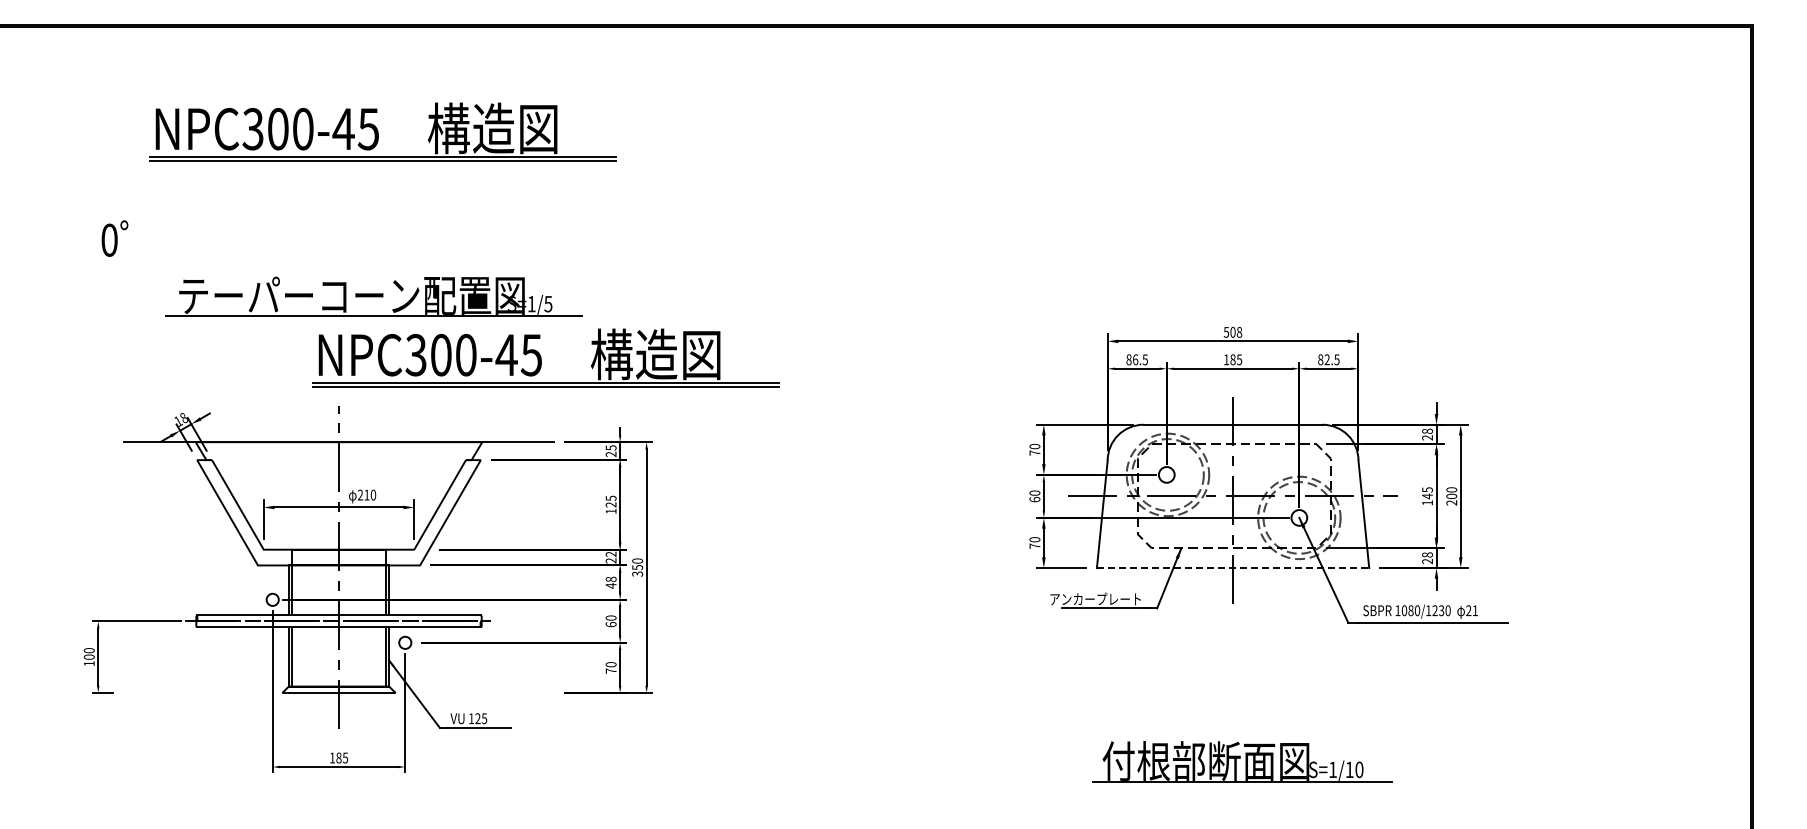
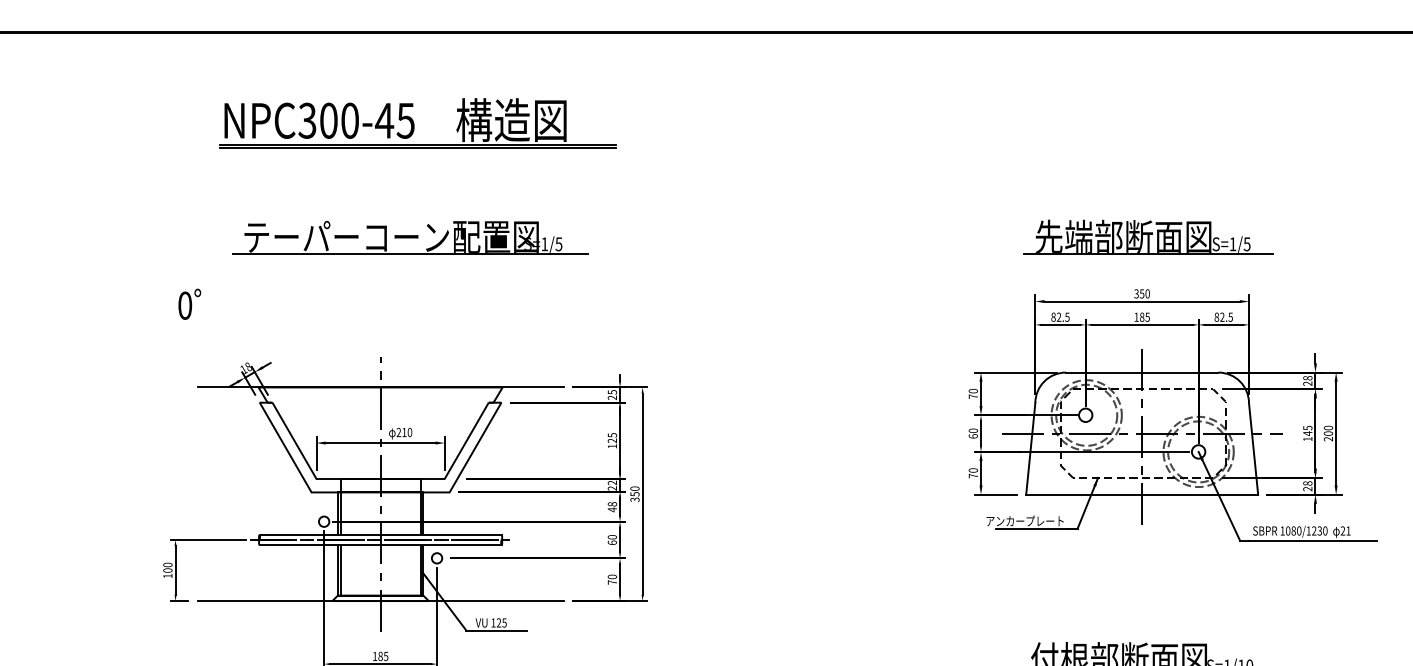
text: (114, 238) -> (189, 304), moved
part: (1240, 265) -> (1148, 236), added
part: (373, 296) -> (409, 237), moved
text: (1233, 331) -> (1142, 293), 508 -> 350
part: (545, 357) -> (556, 315), removed
text: (1135, 359) -> (1059, 316), 86.5 -> 82.5
line: (1233, 568) -> (1142, 495), dashed -> solid
line: (338, 693) -> (380, 601), added

